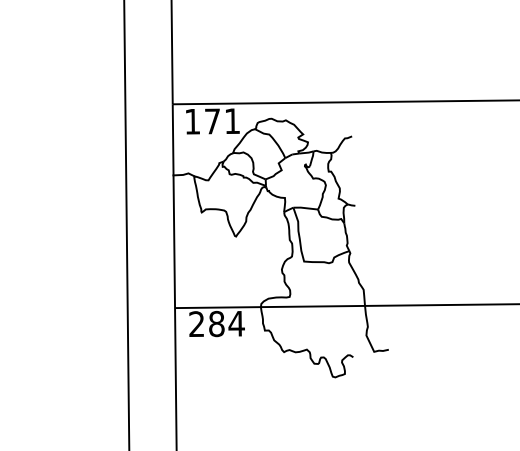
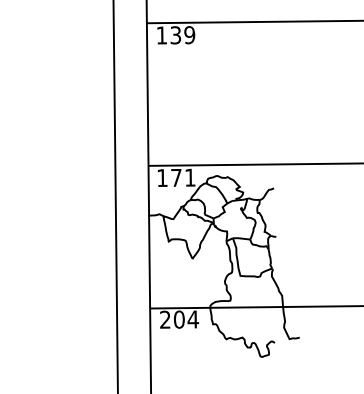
text: (215, 323) -> (178, 319), 284 -> 204

